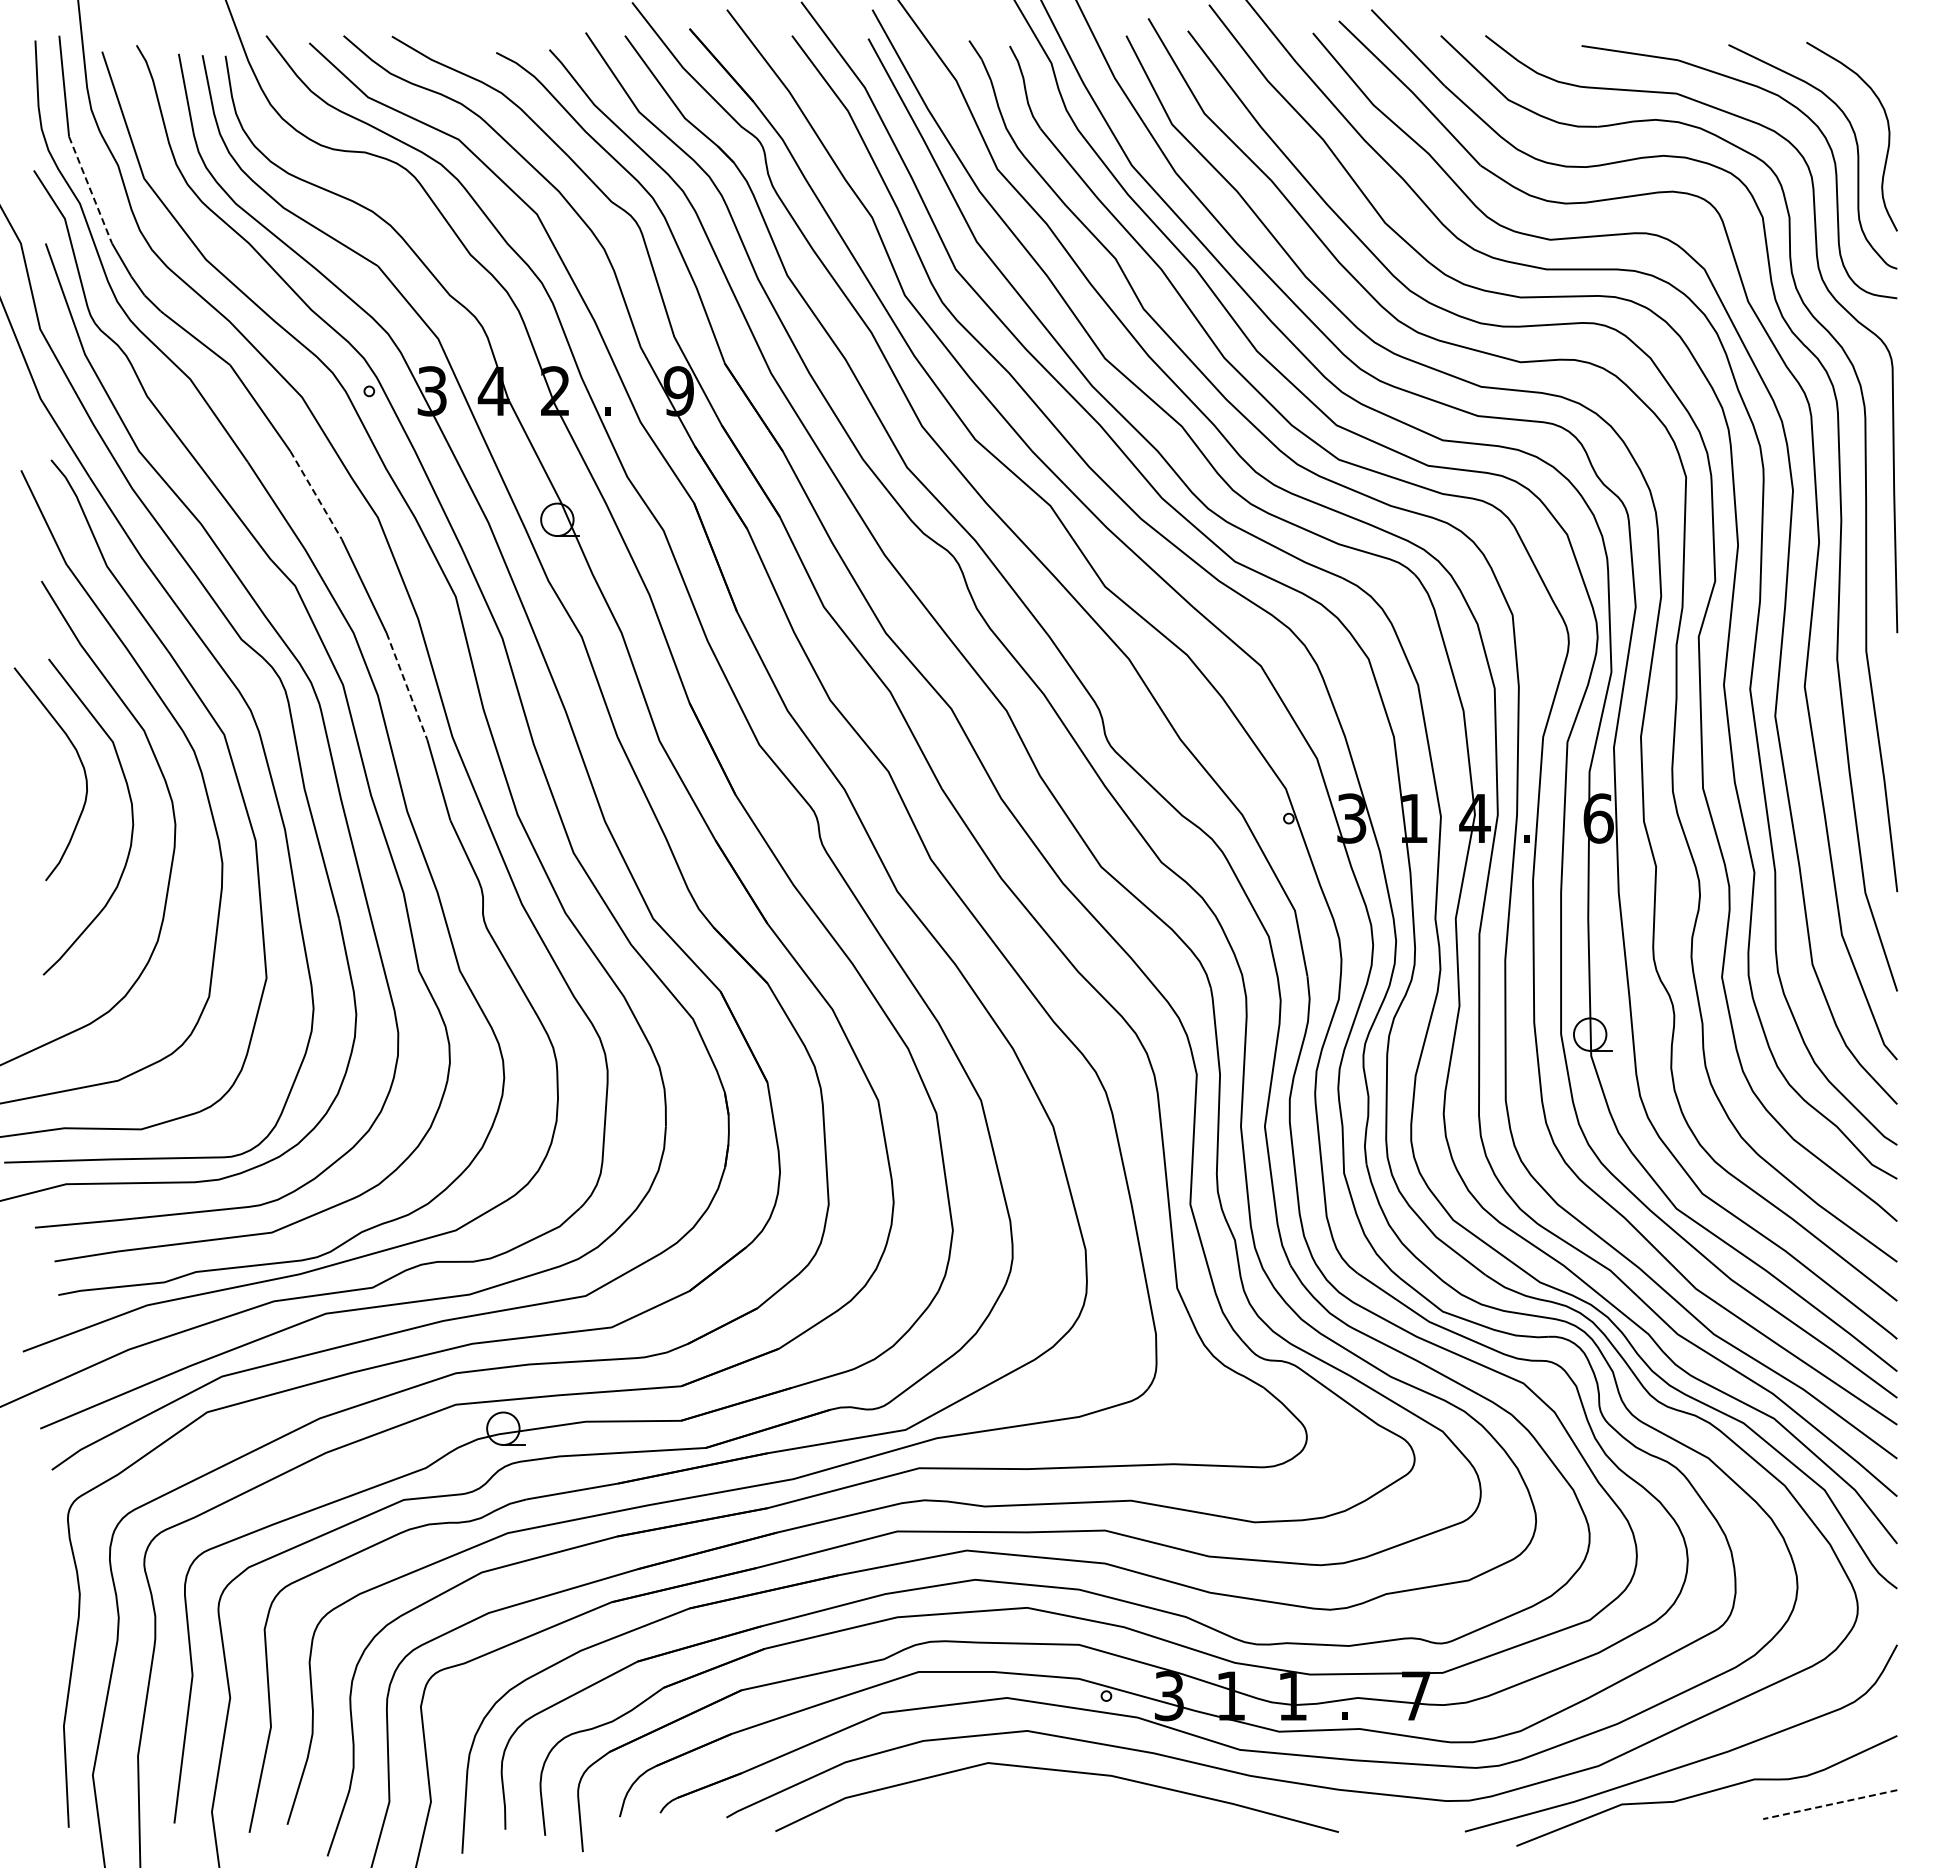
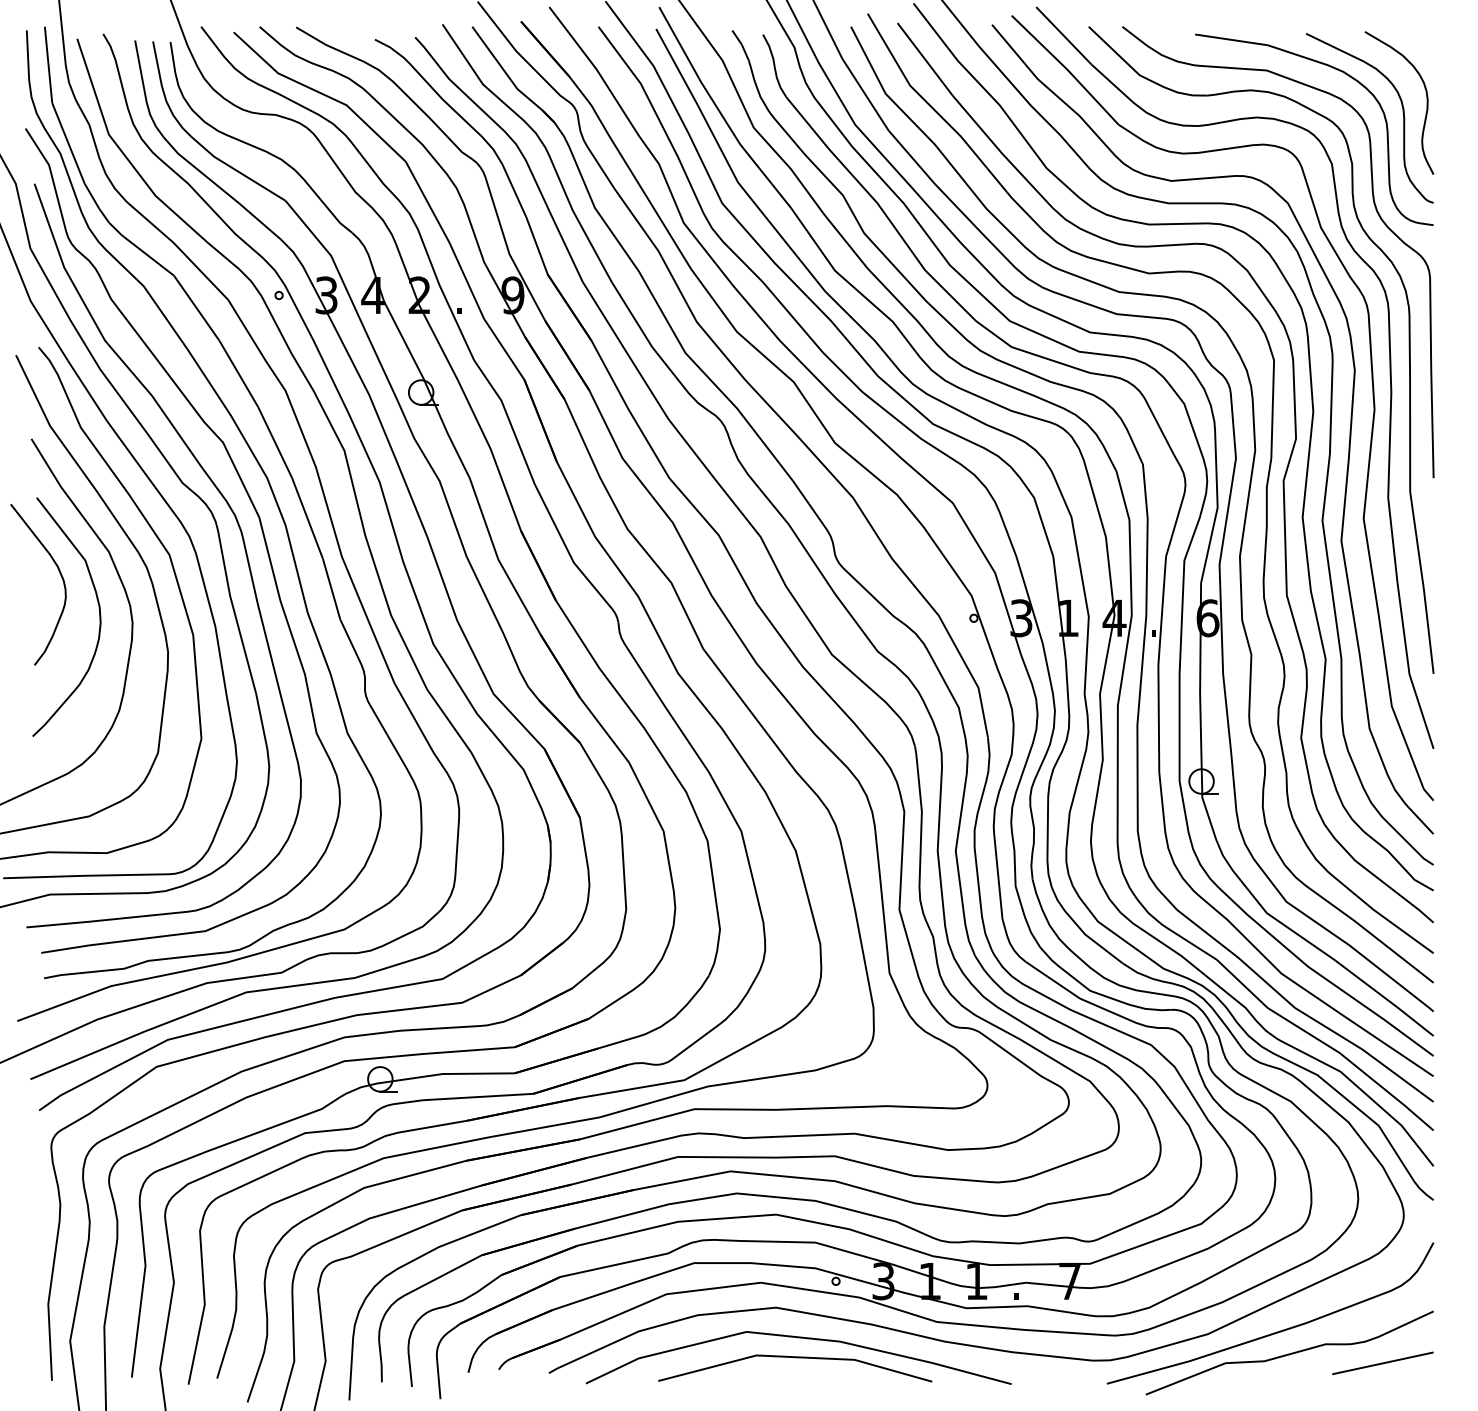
line: (90, 190) -> (68, 143), dashed -> solid
line: (316, 495) -> (239, 374), dashed -> solid
line: (406, 686) -> (307, 518), dashed -> solid
line: (1052, 1797) -> (795, 1357), added
line: (1830, 1804) -> (1383, 1363), dashed -> solid

